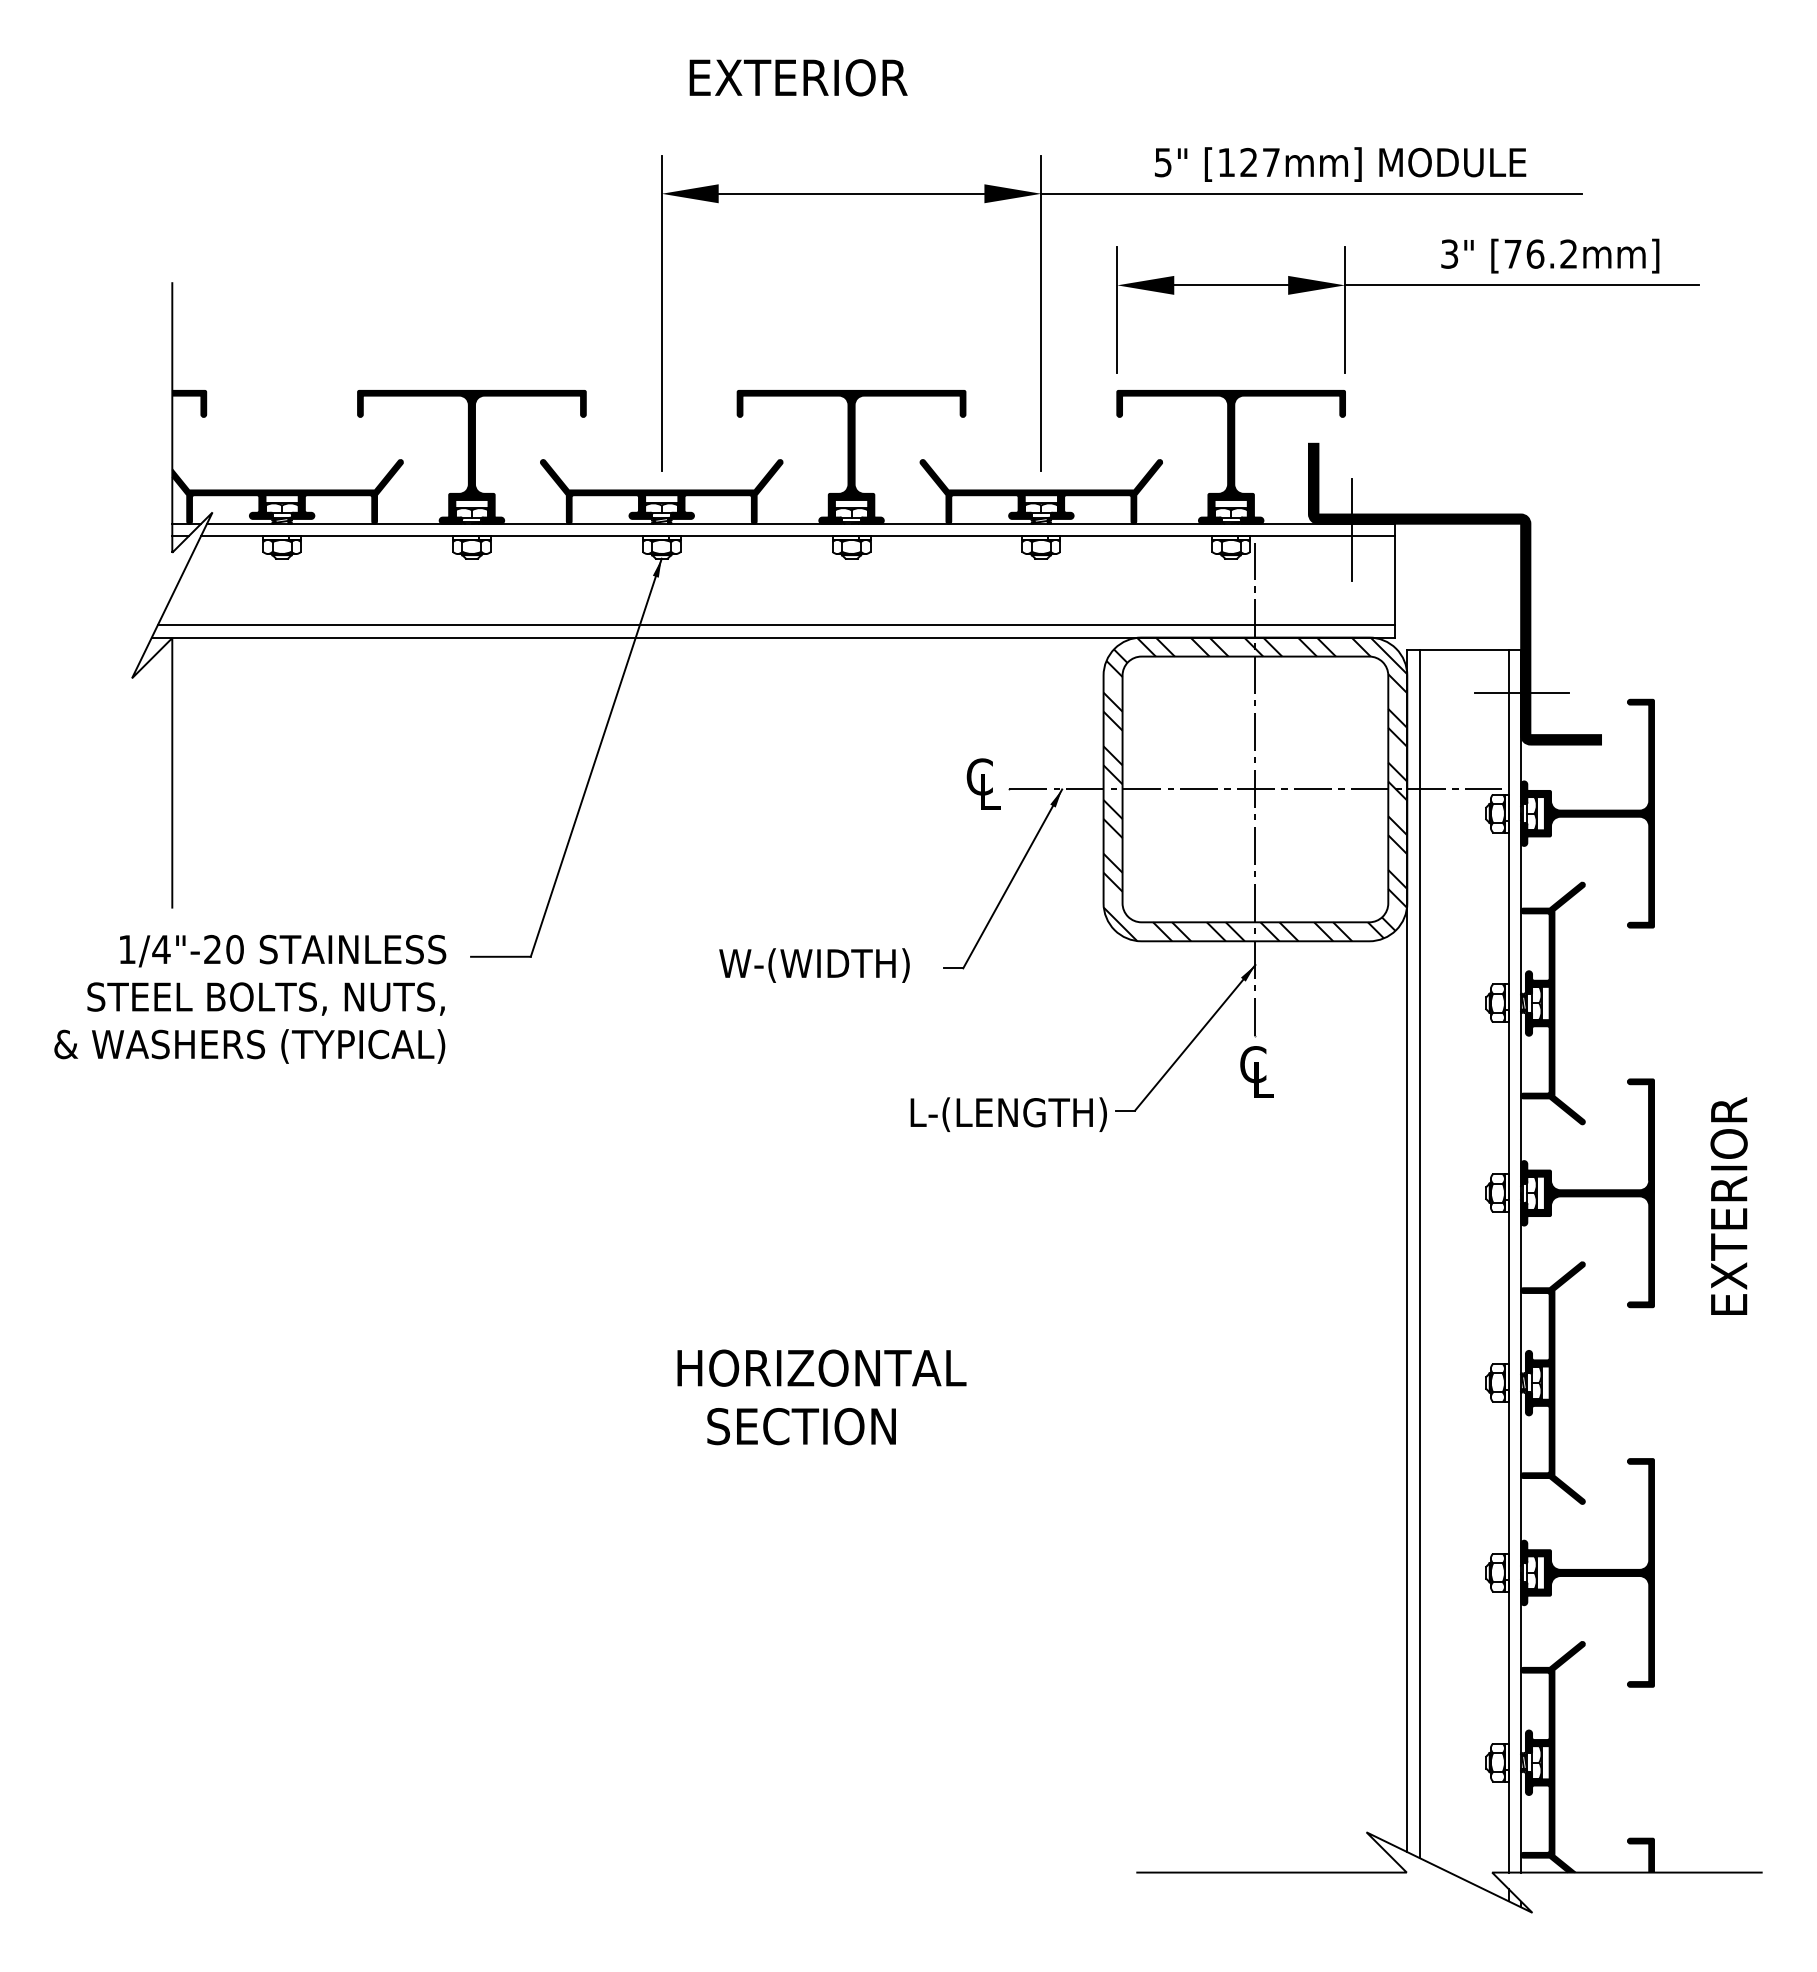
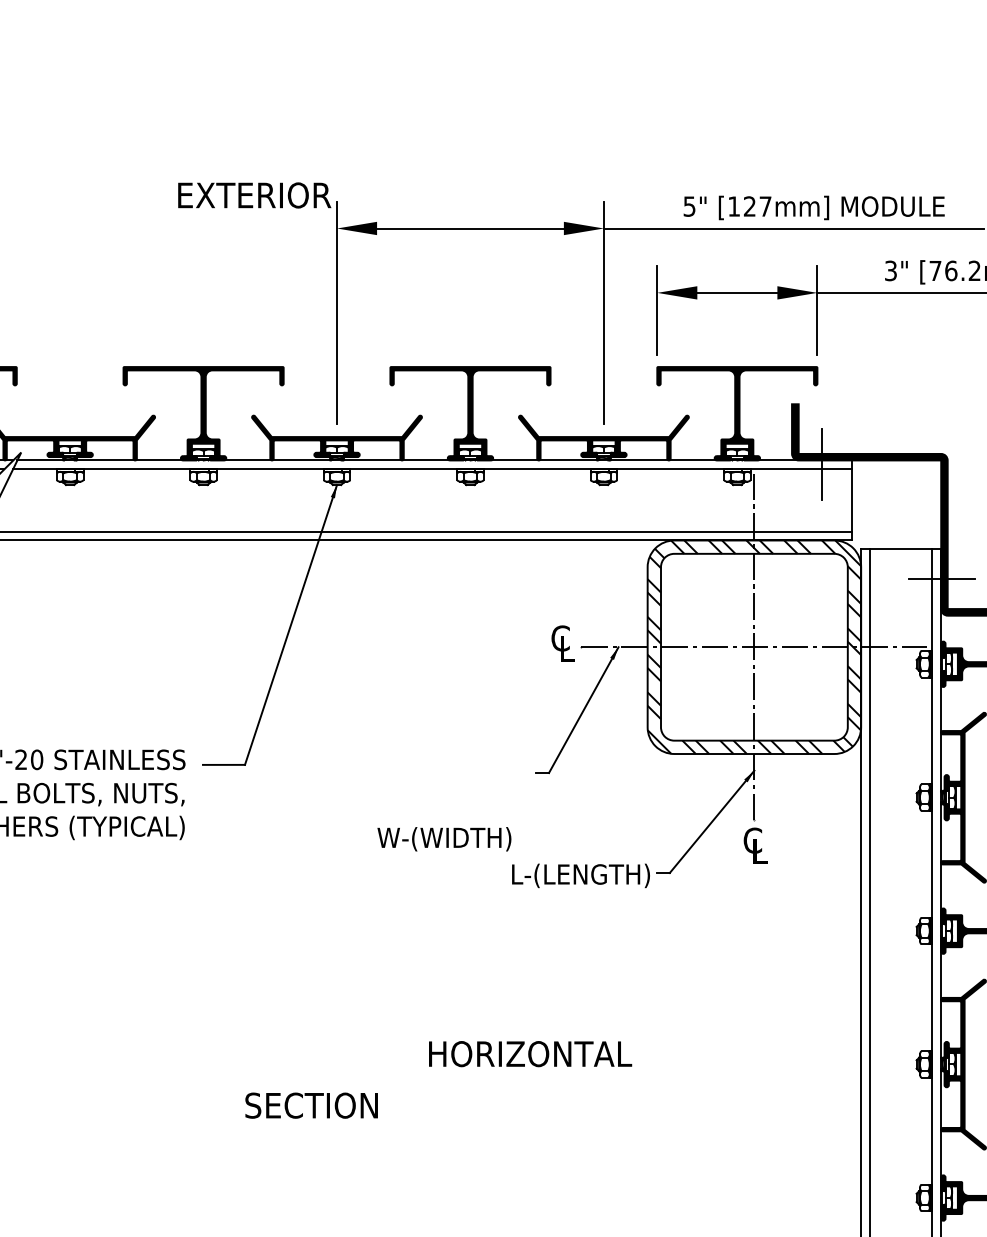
text: (798, 77) -> (254, 195), moved
text: (814, 965) -> (444, 839), moved
text: (821, 1367) -> (530, 1053), moved
text: (801, 1426) -> (311, 1105), moved

